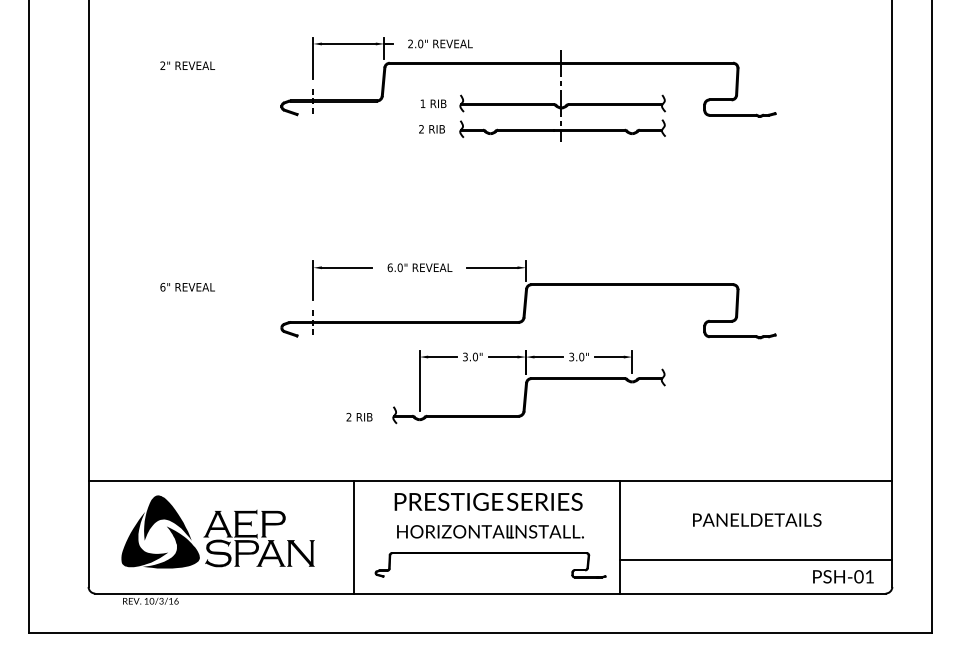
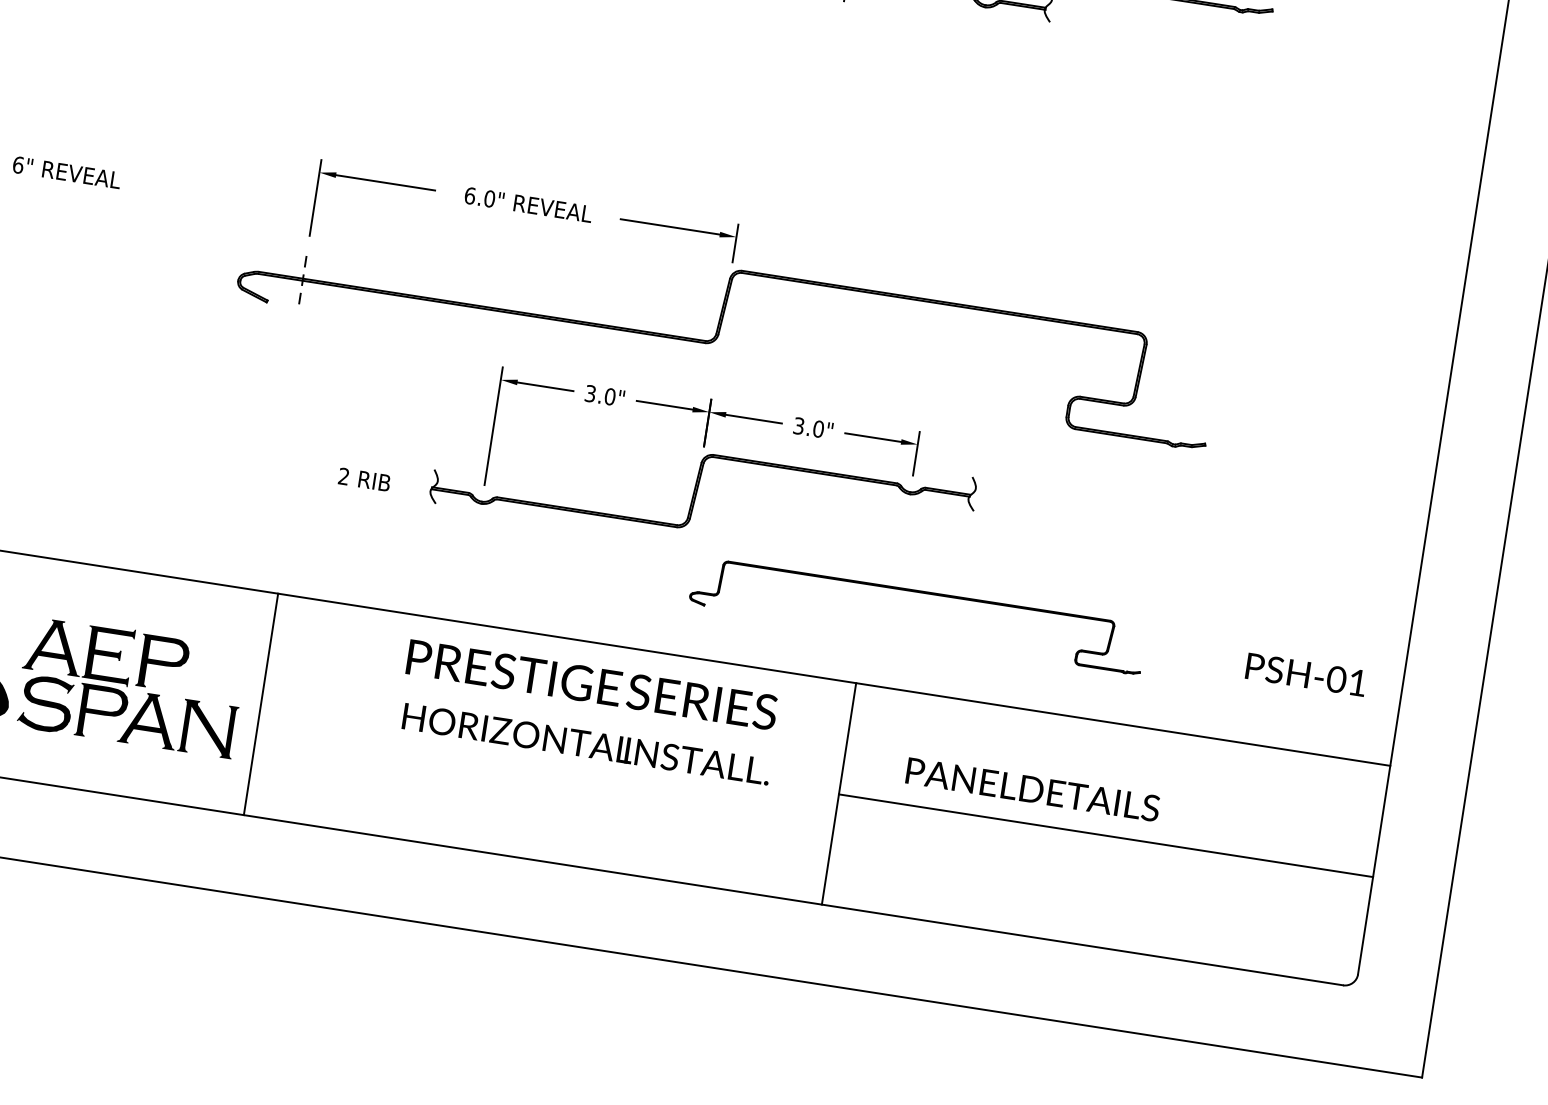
text: (757, 519) -> (1033, 788), moved
line: (354, 536) -> (261, 703), moved
part: (490, 553) -> (921, 592), moved
line: (756, 560) -> (1106, 836), moved
text: (843, 576) -> (1306, 674), moved

